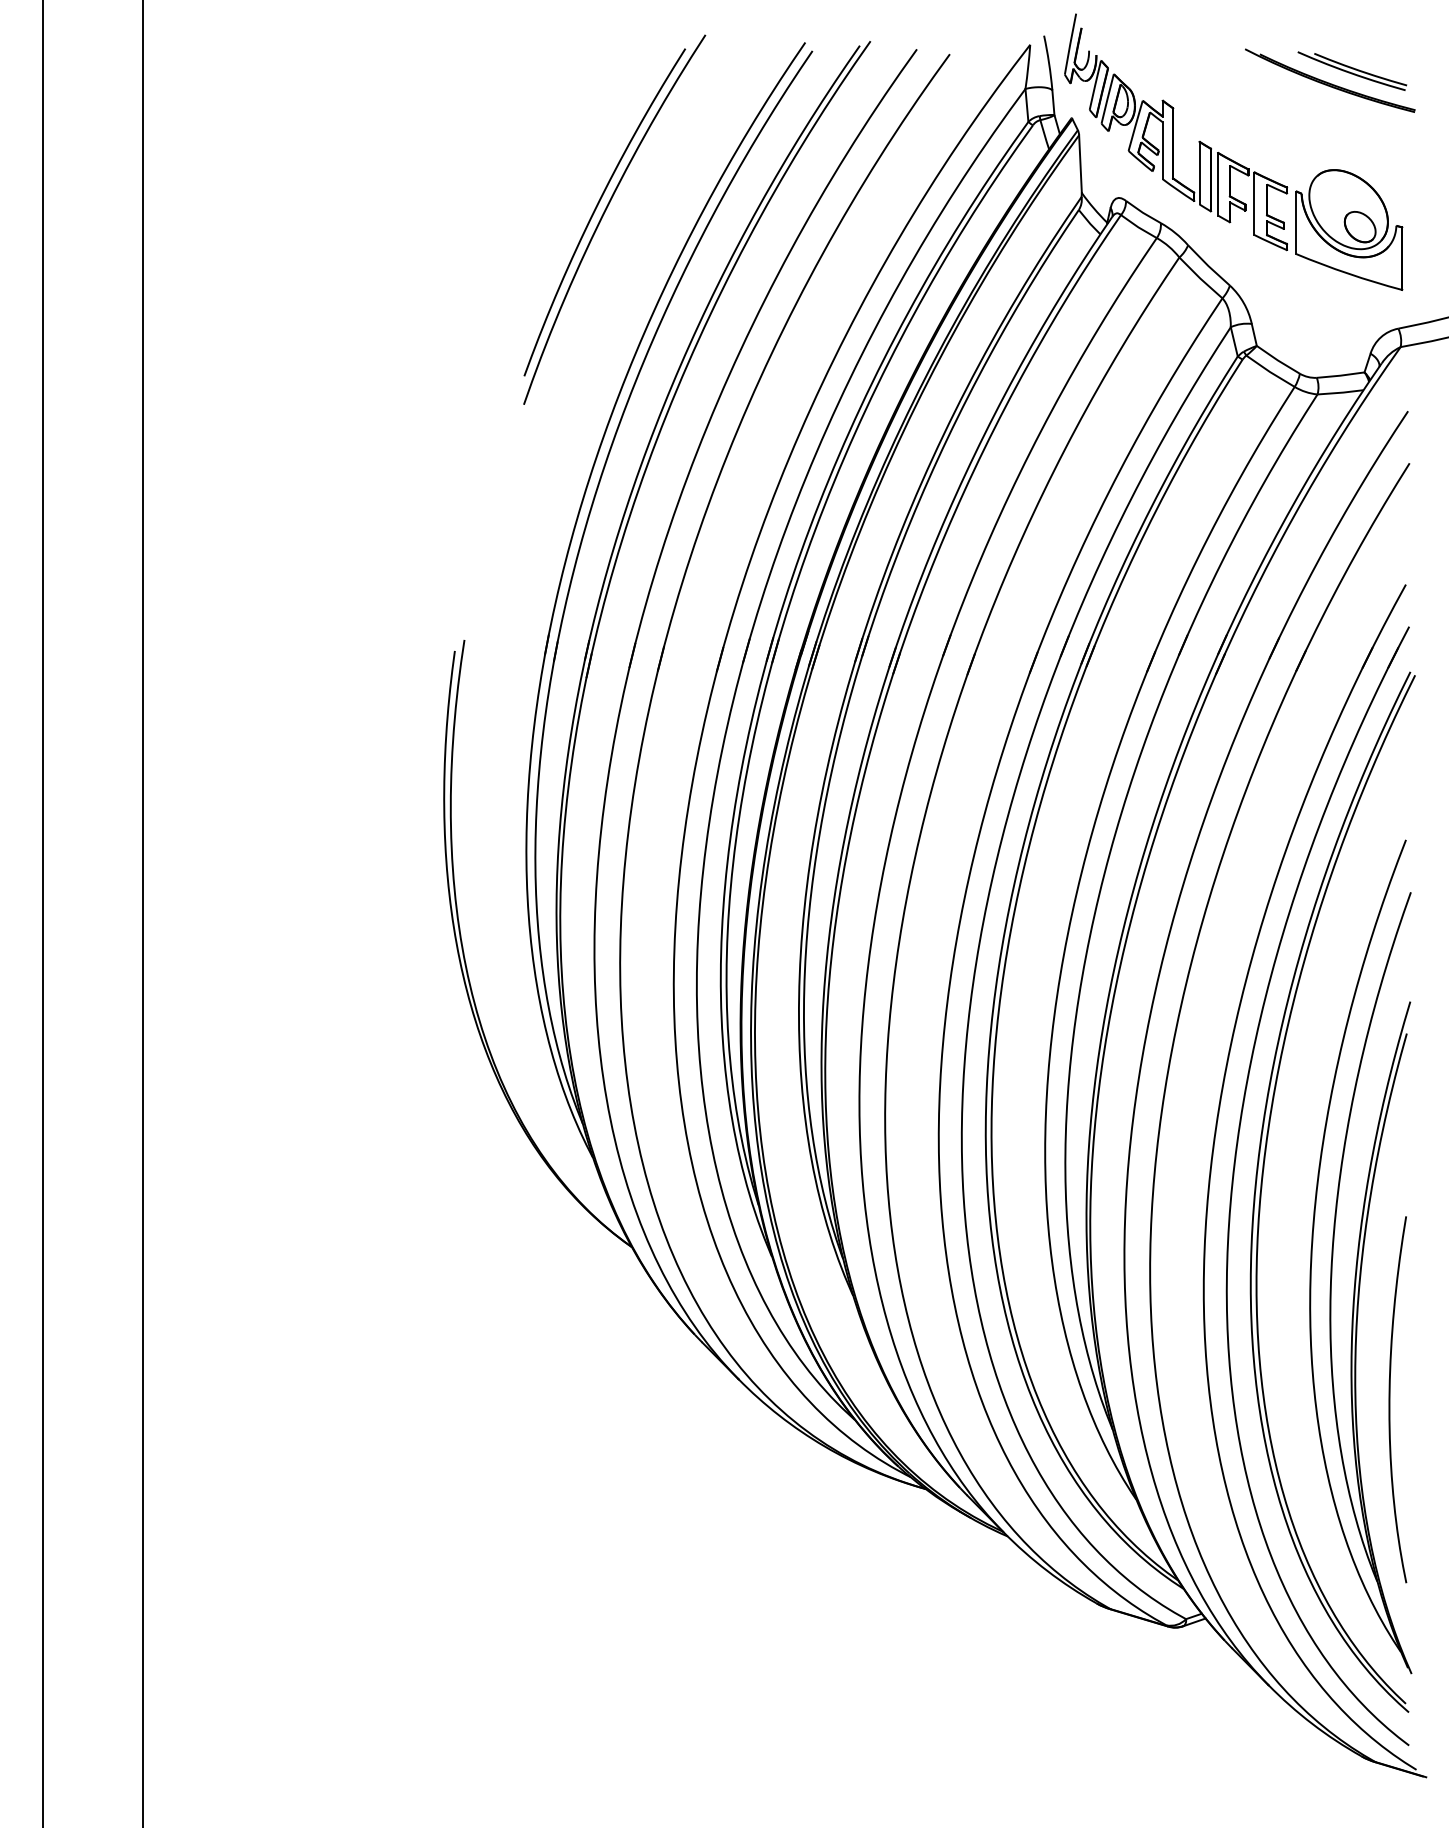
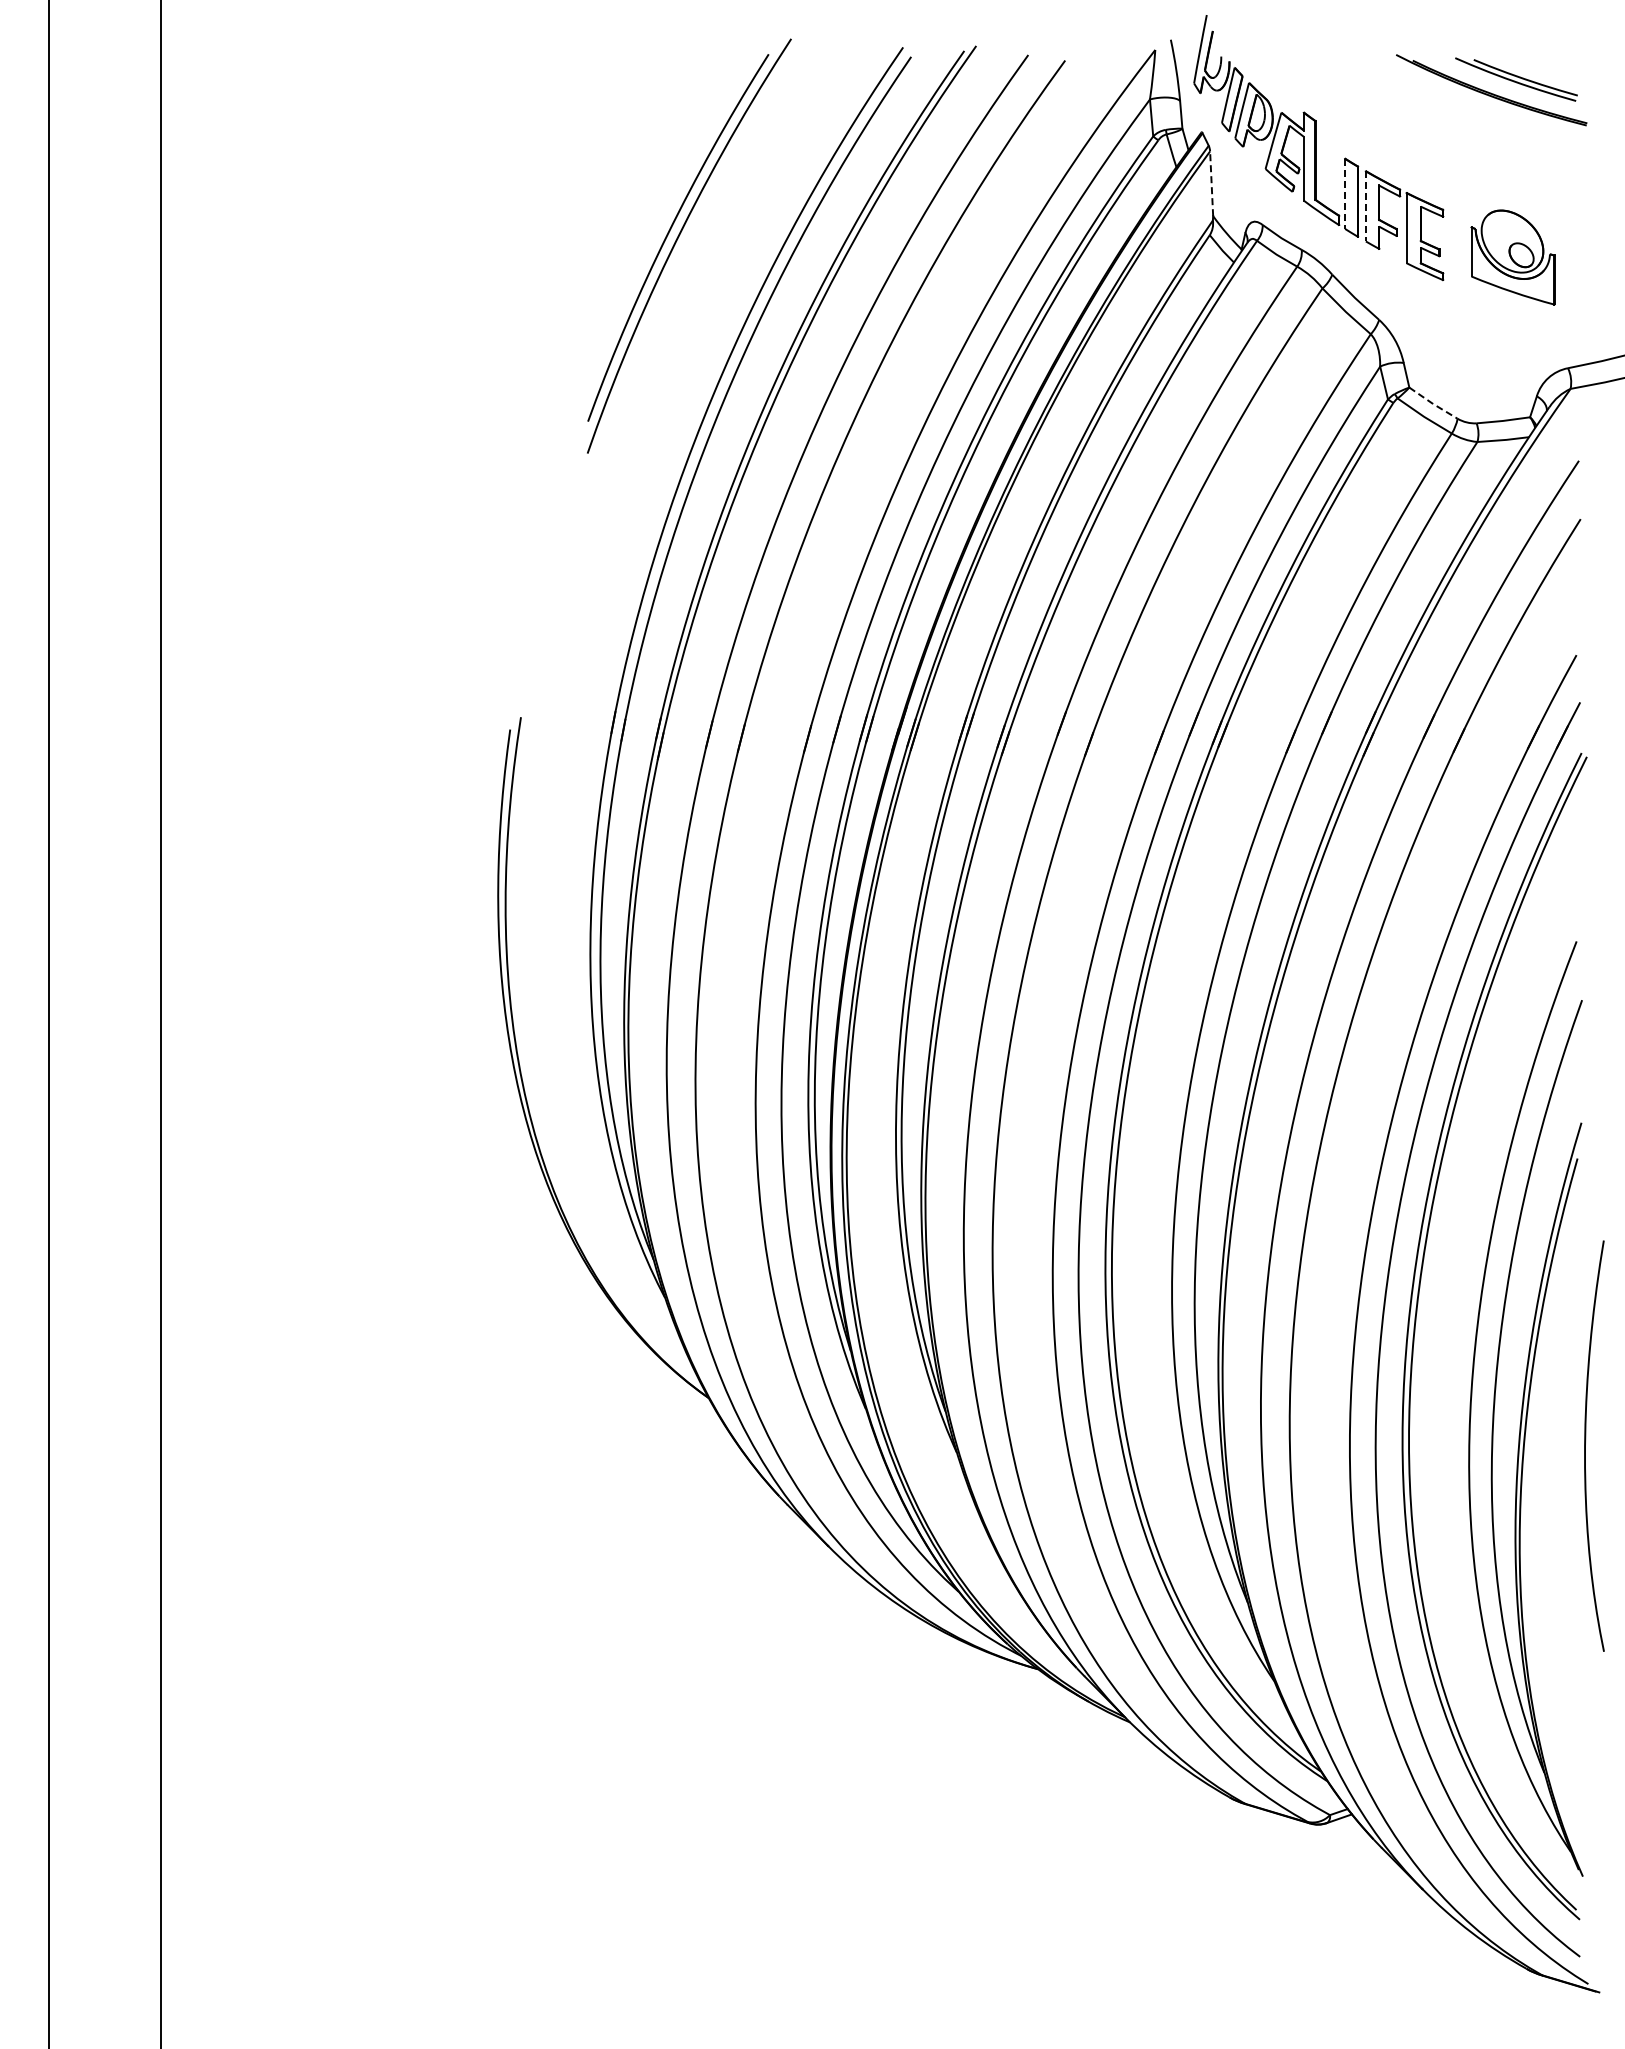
line: (1080, 163) -> (1211, 183), solid -> dashed
line: (1199, 173) -> (1345, 194), solid -> dashed
line: (1217, 184) -> (1365, 206), solid -> dashed
part: (1348, 229) -> (1512, 257), size x0.7
line: (1277, 360) -> (1432, 403), solid -> dashed
curve: (1389, 1399) -> (1585, 1445), moved

